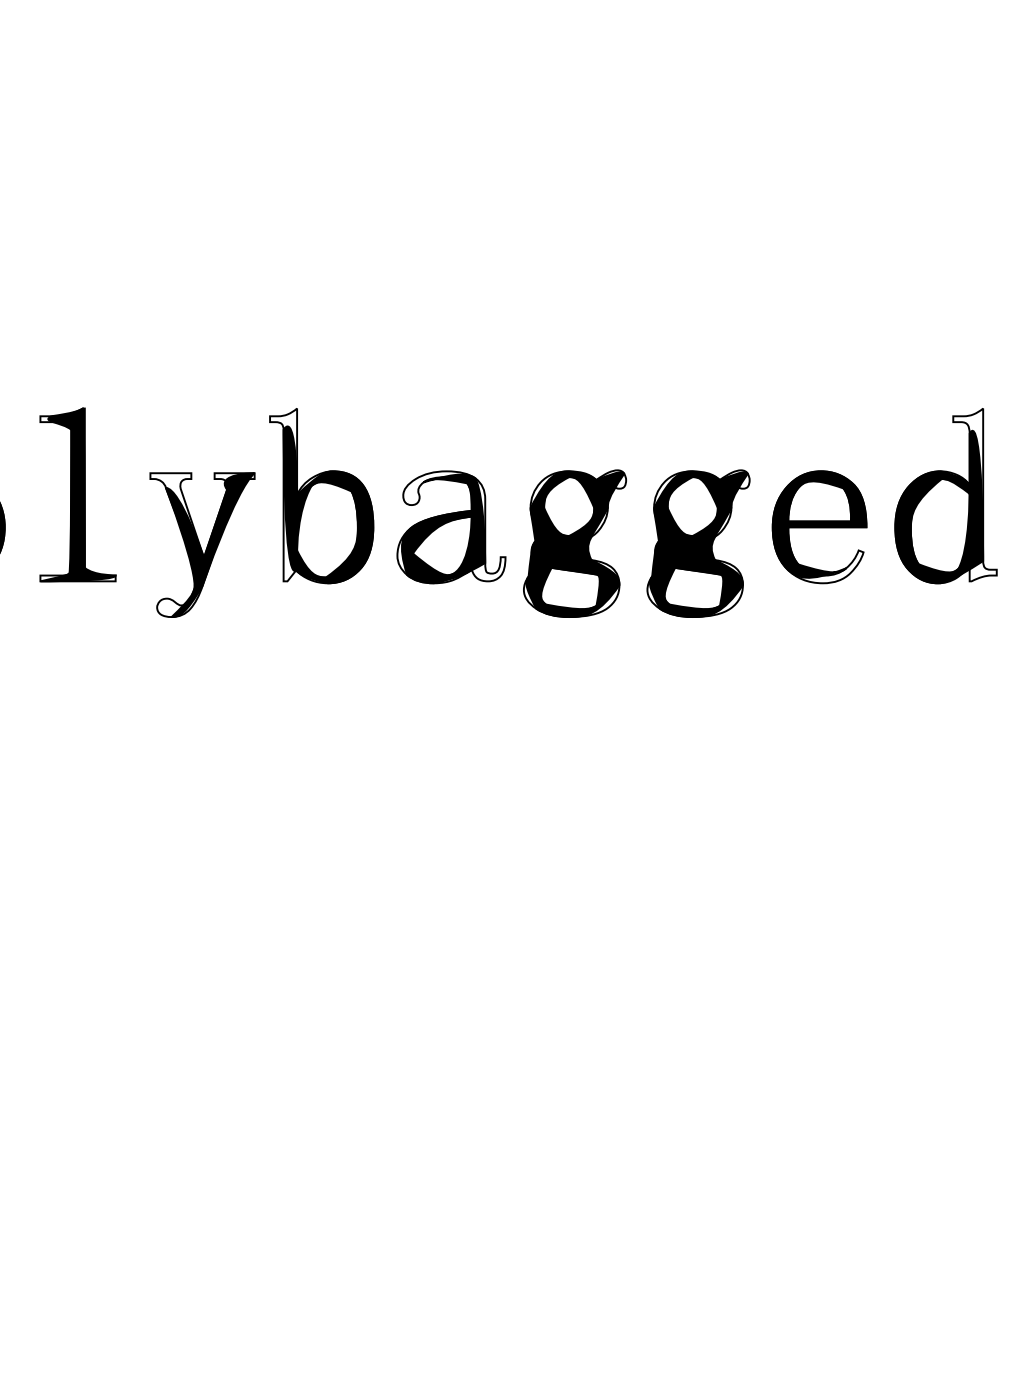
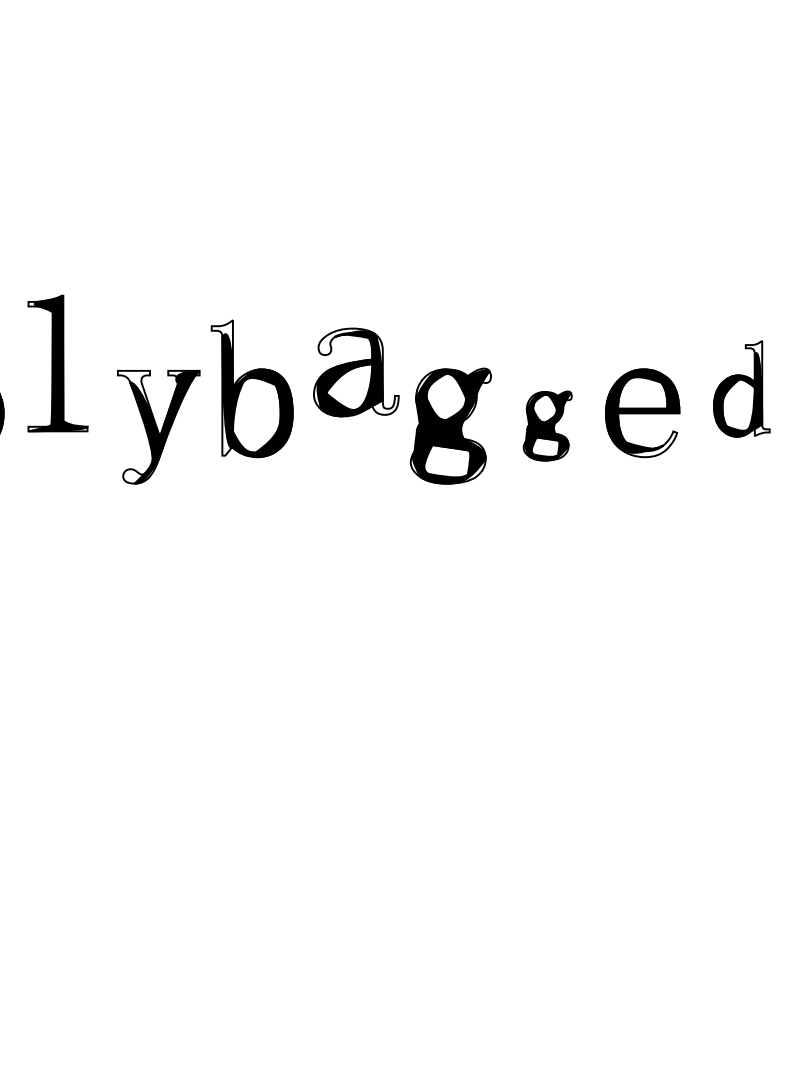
part: (77, 494) -> (57, 363), moved
part: (945, 496) -> (741, 389), size x0.7
part: (451, 527) -> (356, 372), moved
part: (698, 543) -> (547, 425), size x0.6

